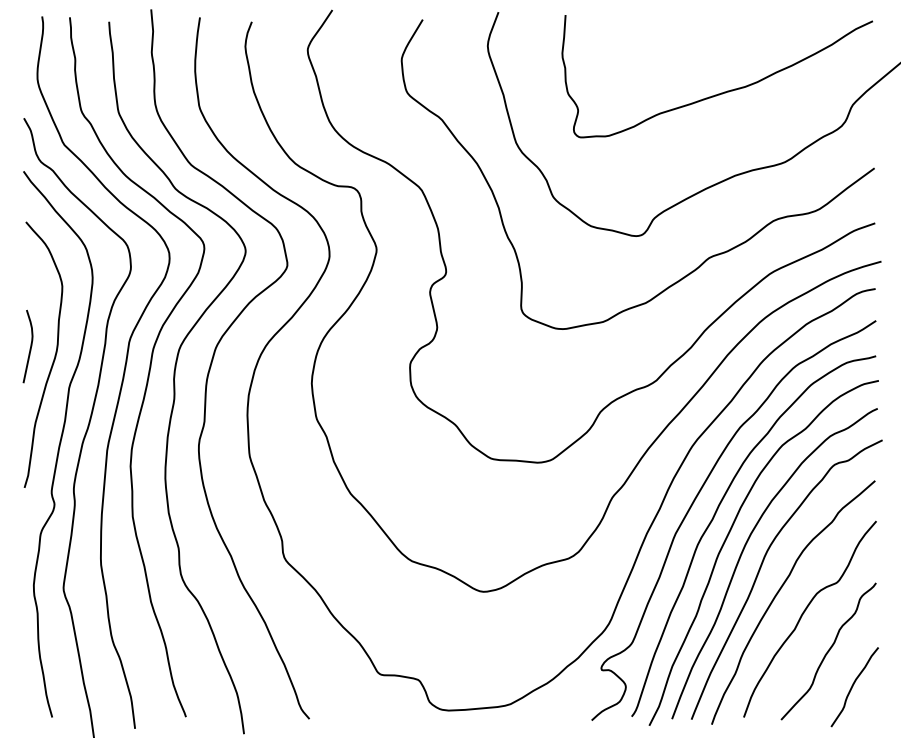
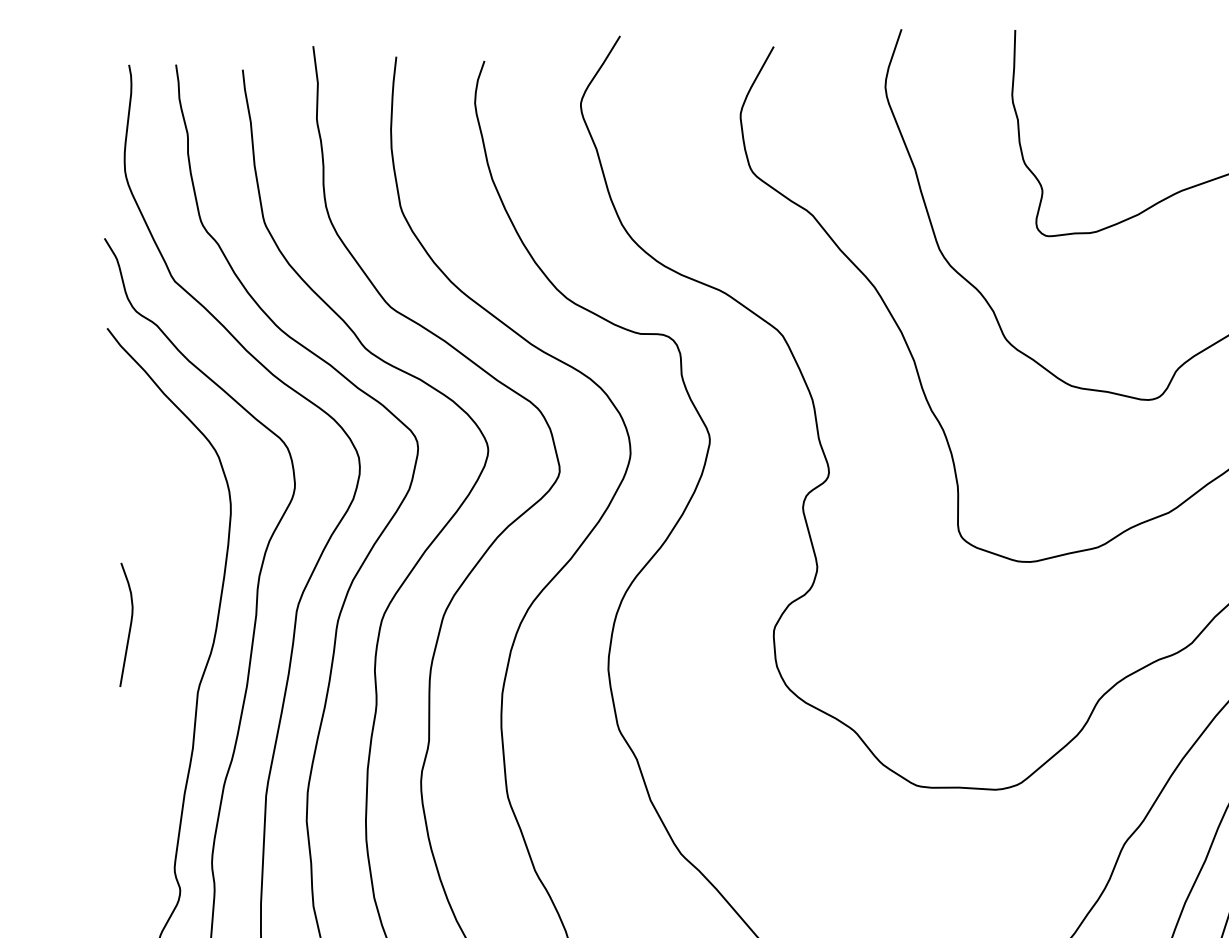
curve: (54, 355) -> (170, 638), removed

